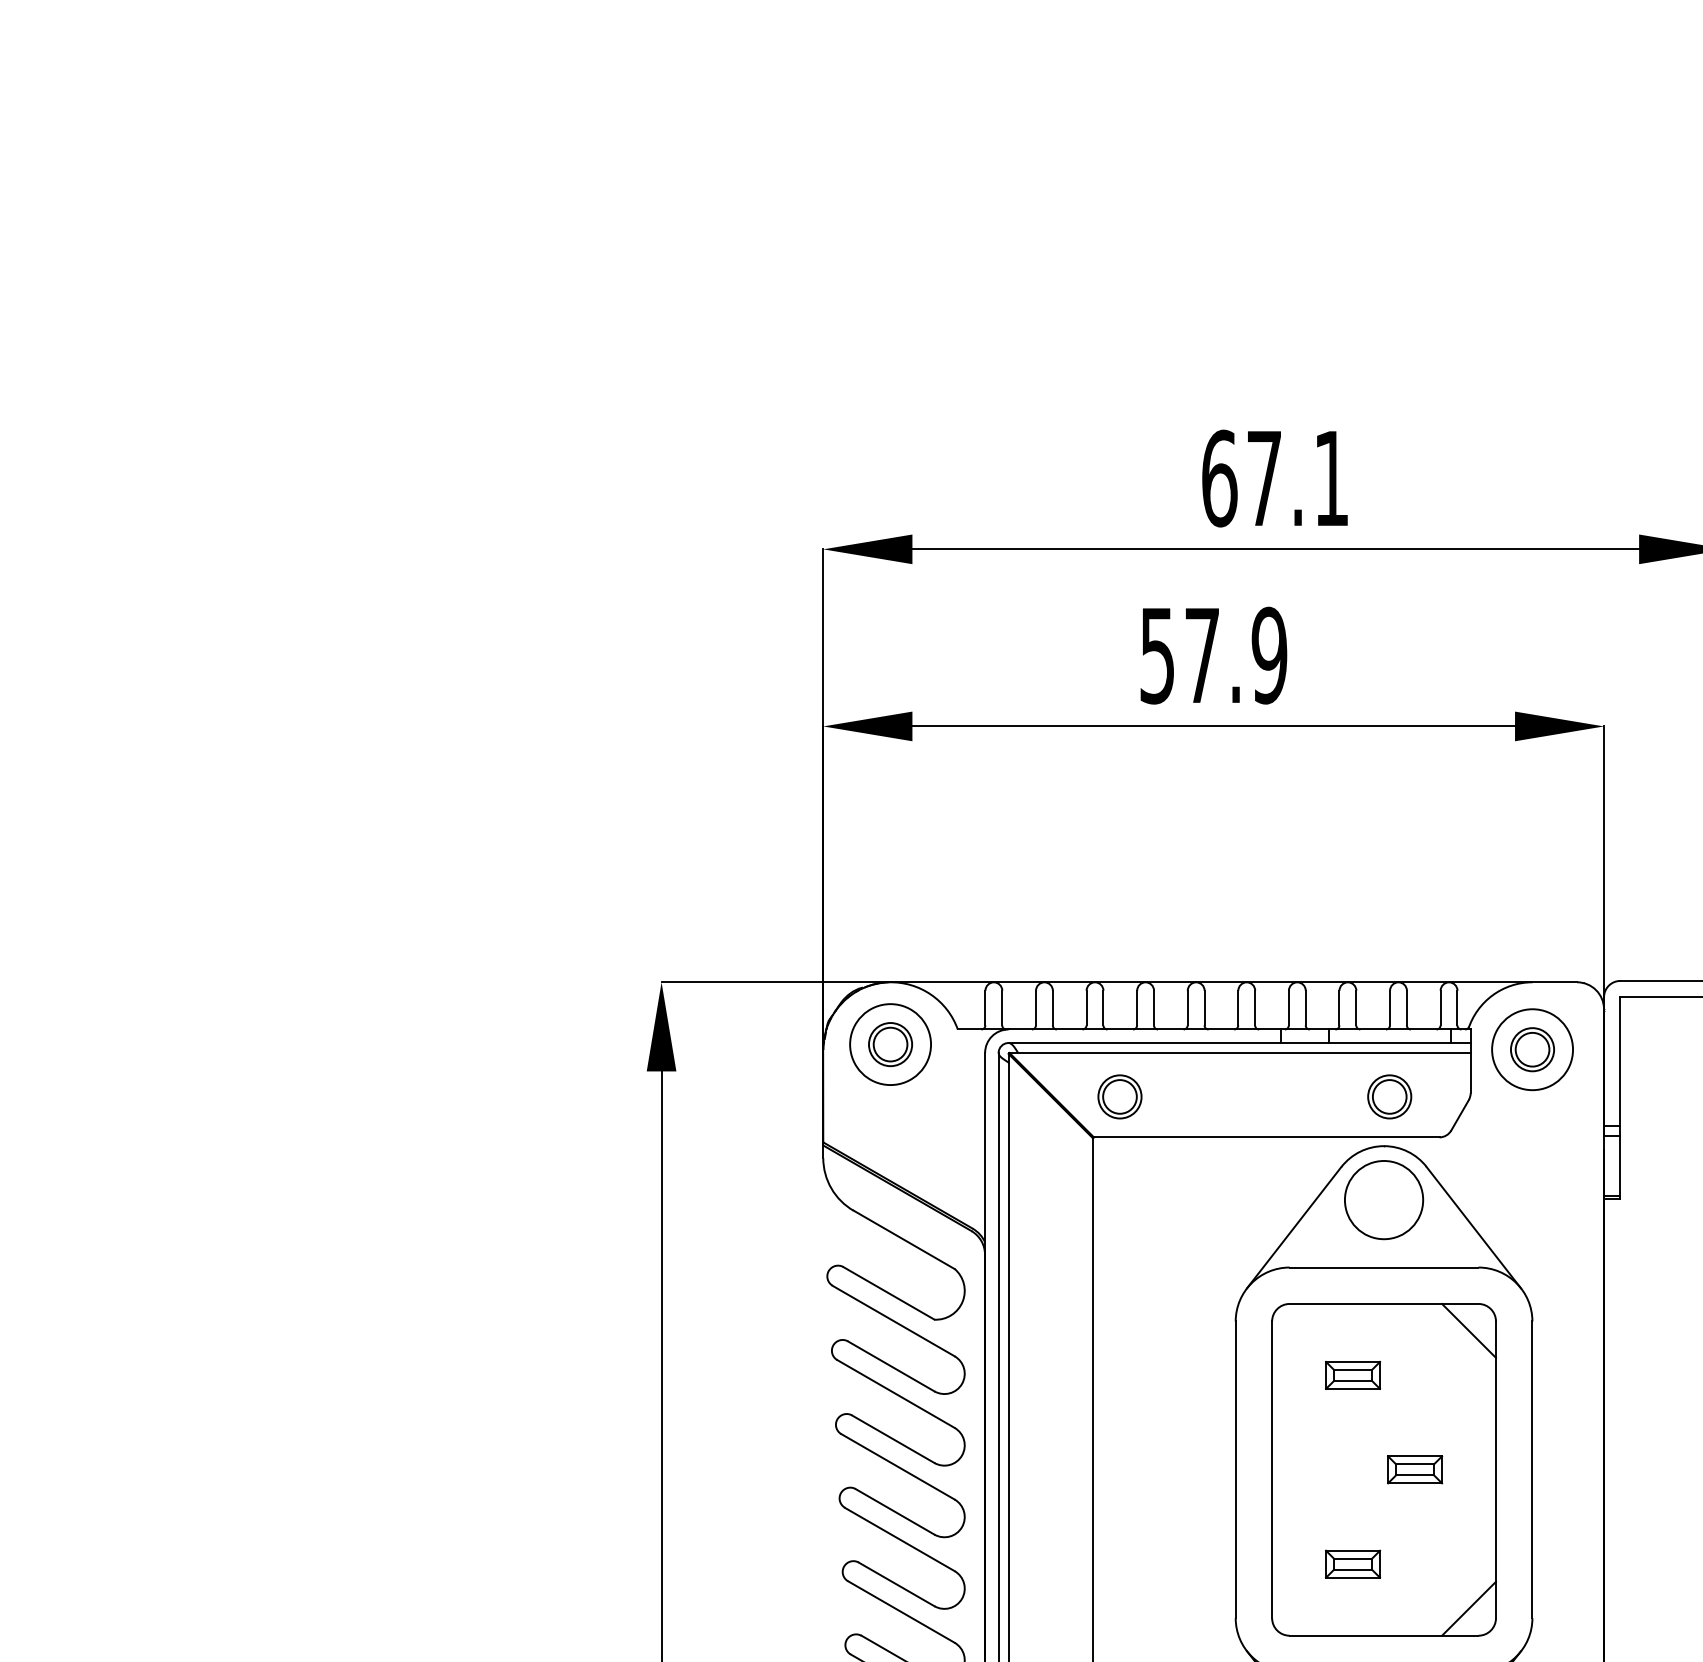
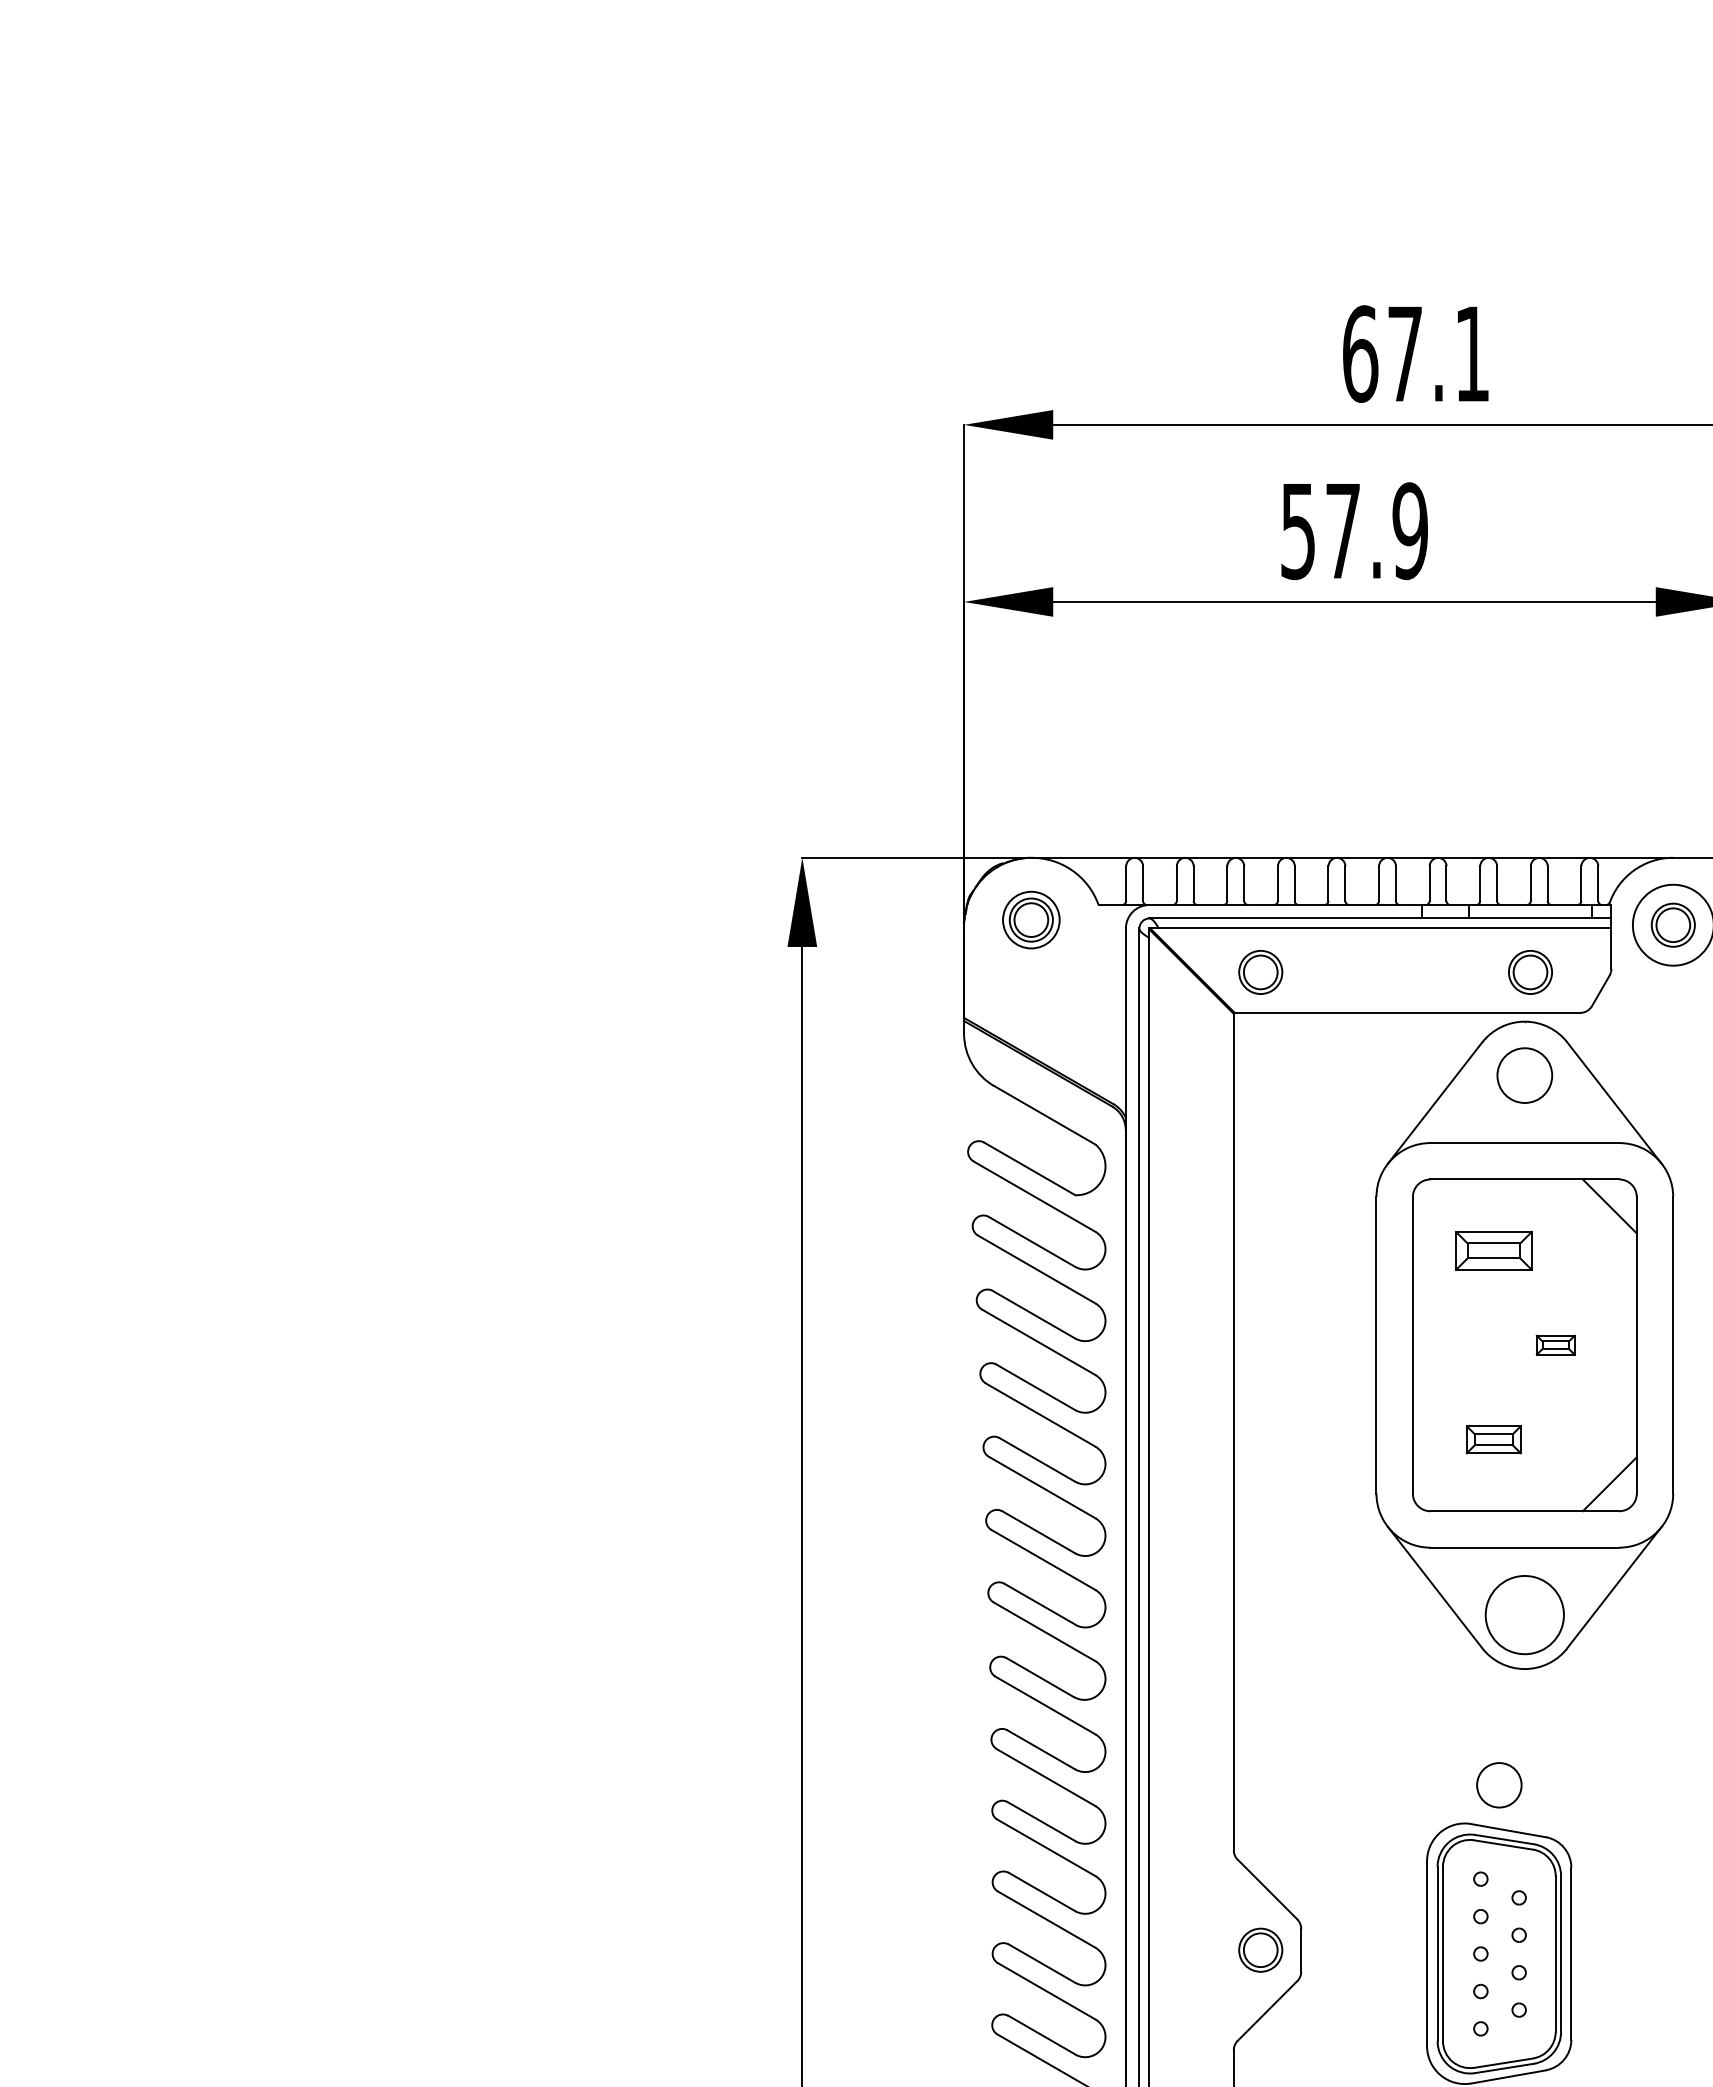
circle: (889, 1043) -> (1030, 919), size x0.7
circle: (1383, 1199) -> (1524, 1075), size x0.7
part: (1352, 1374) -> (1493, 1250), size x1.4
part: (1414, 1468) -> (1555, 1344), size x0.7

